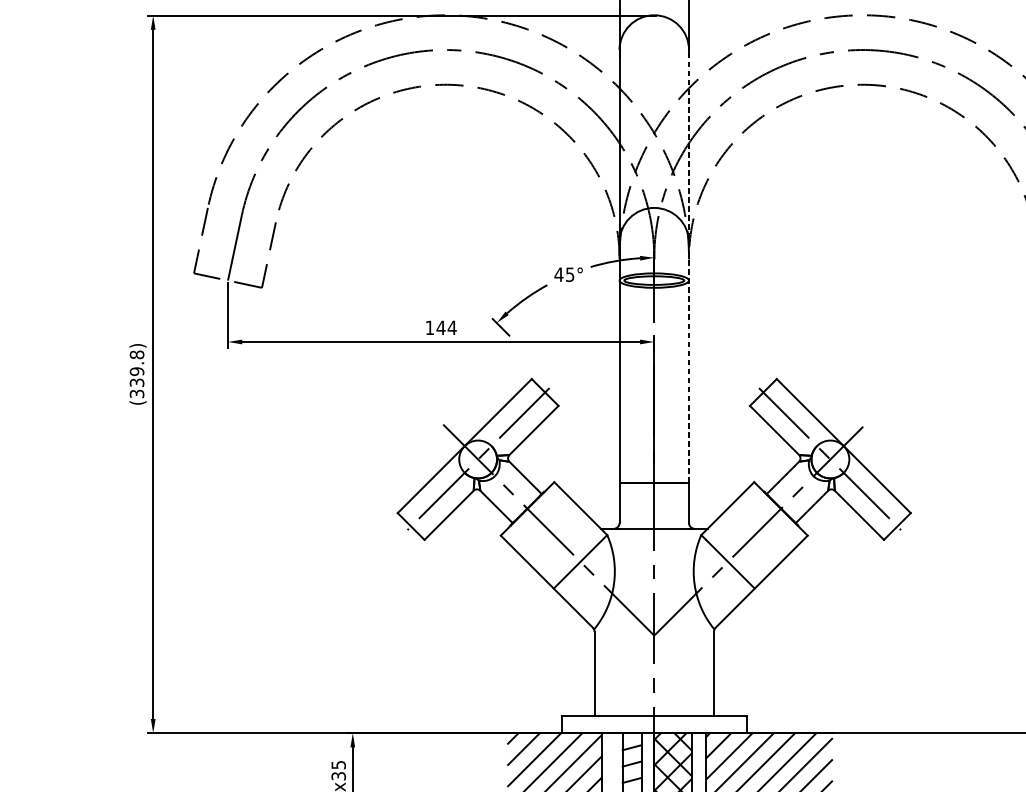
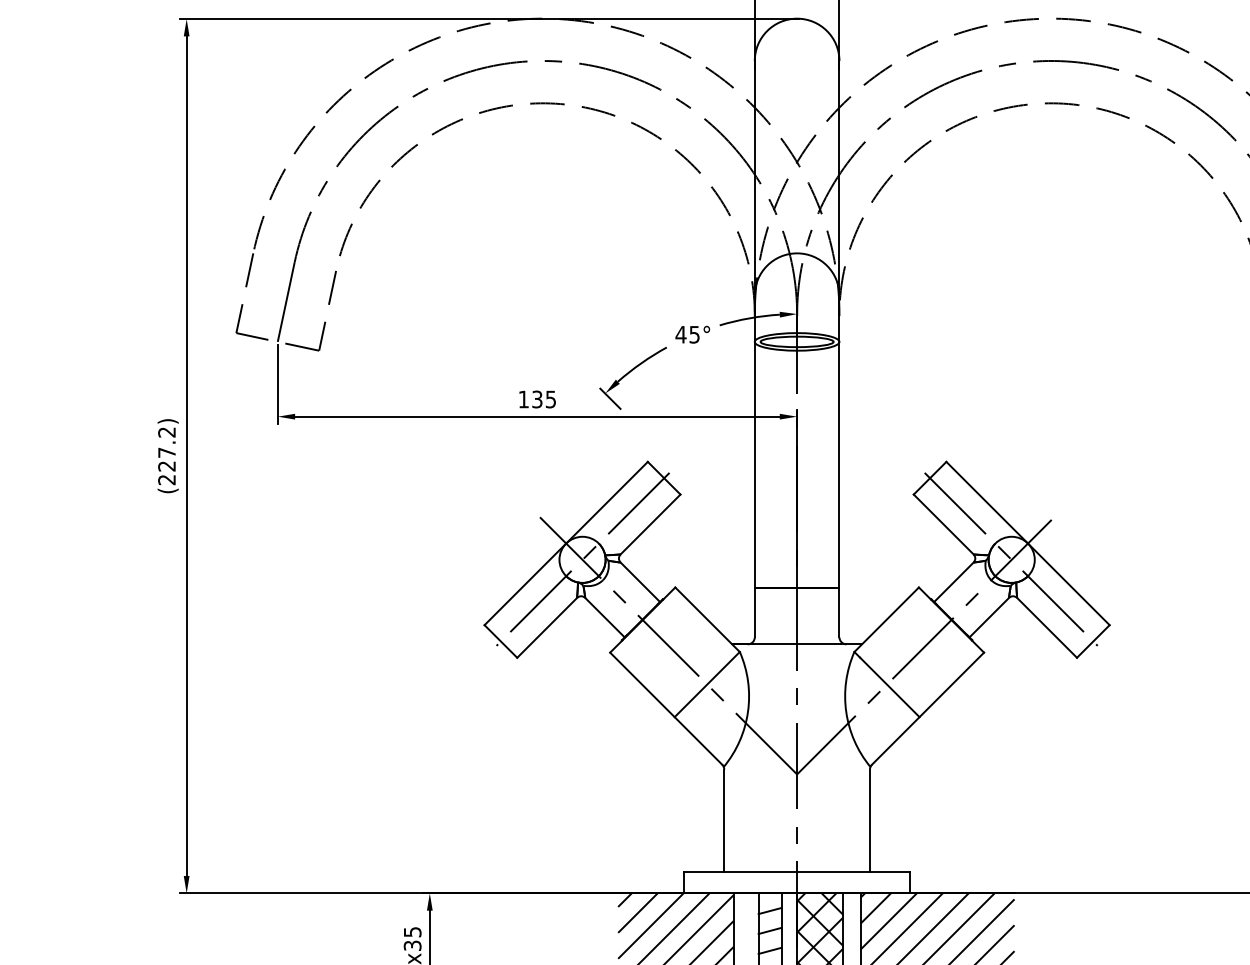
line: (689, 266) -> (839, 324), dashed -> solid
text: (446, 327) -> (543, 399), 144 -> 135
text: (136, 374) -> (166, 456), (339.8) -> (227.2)

